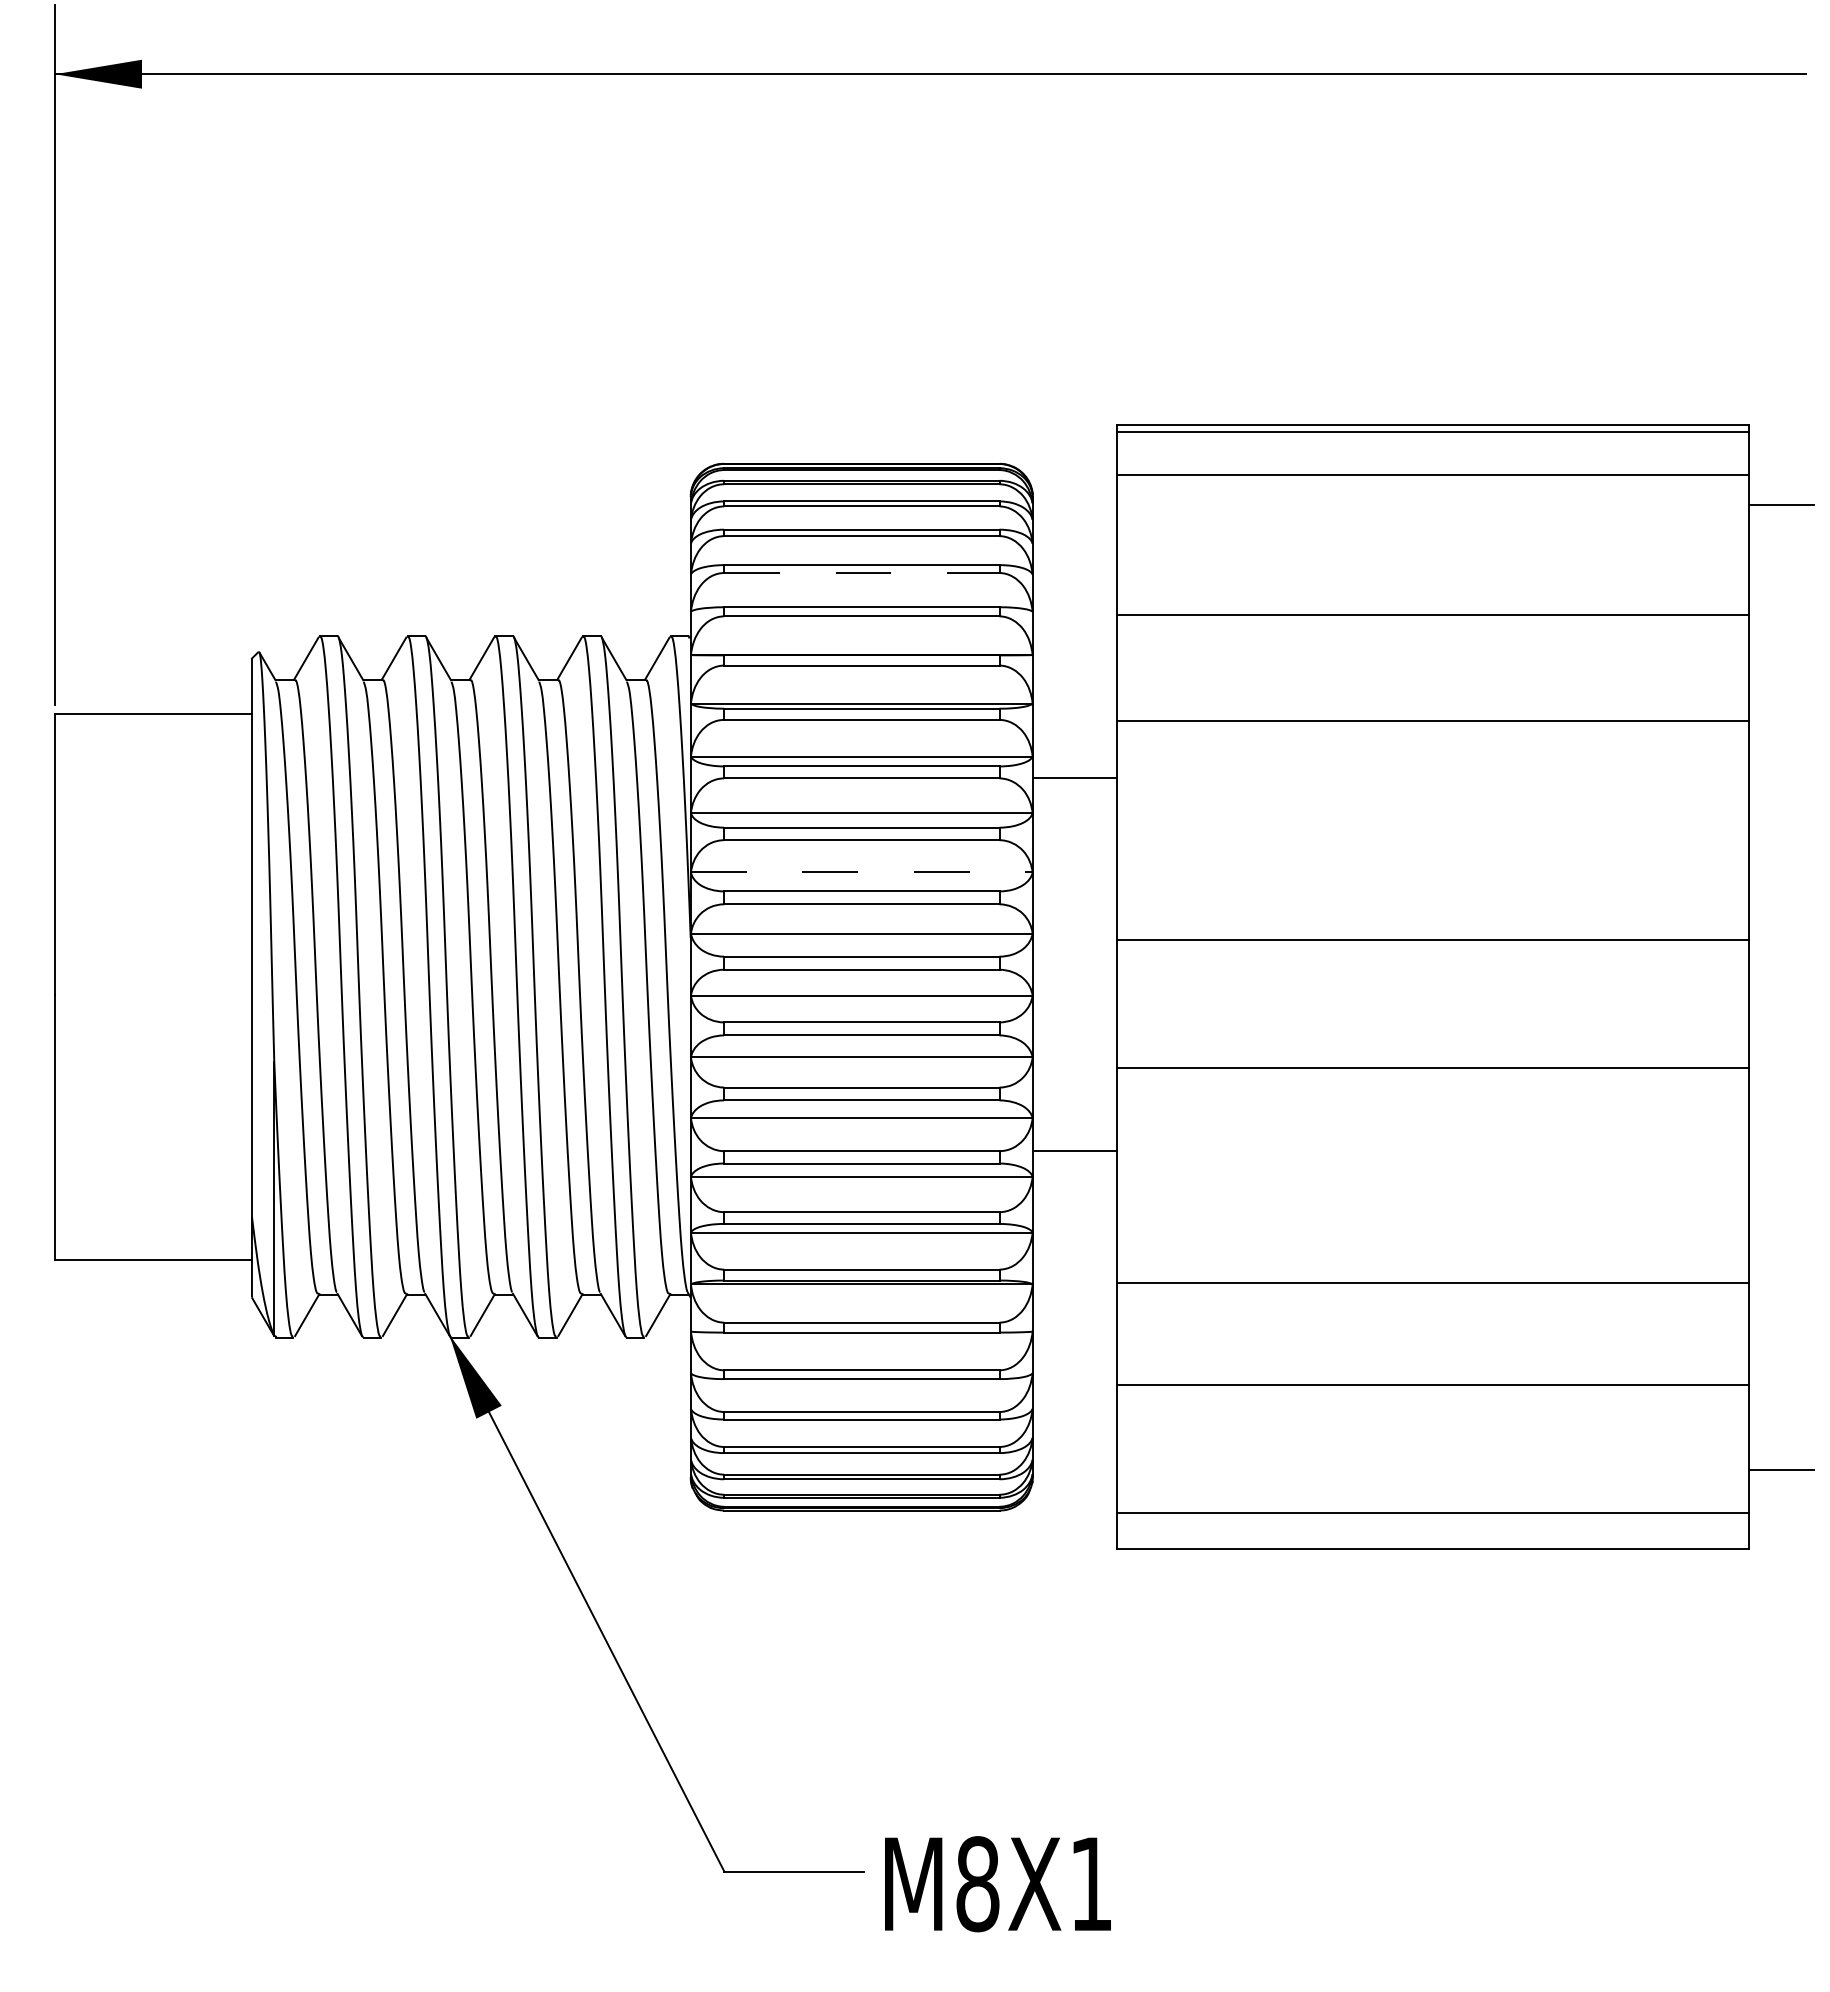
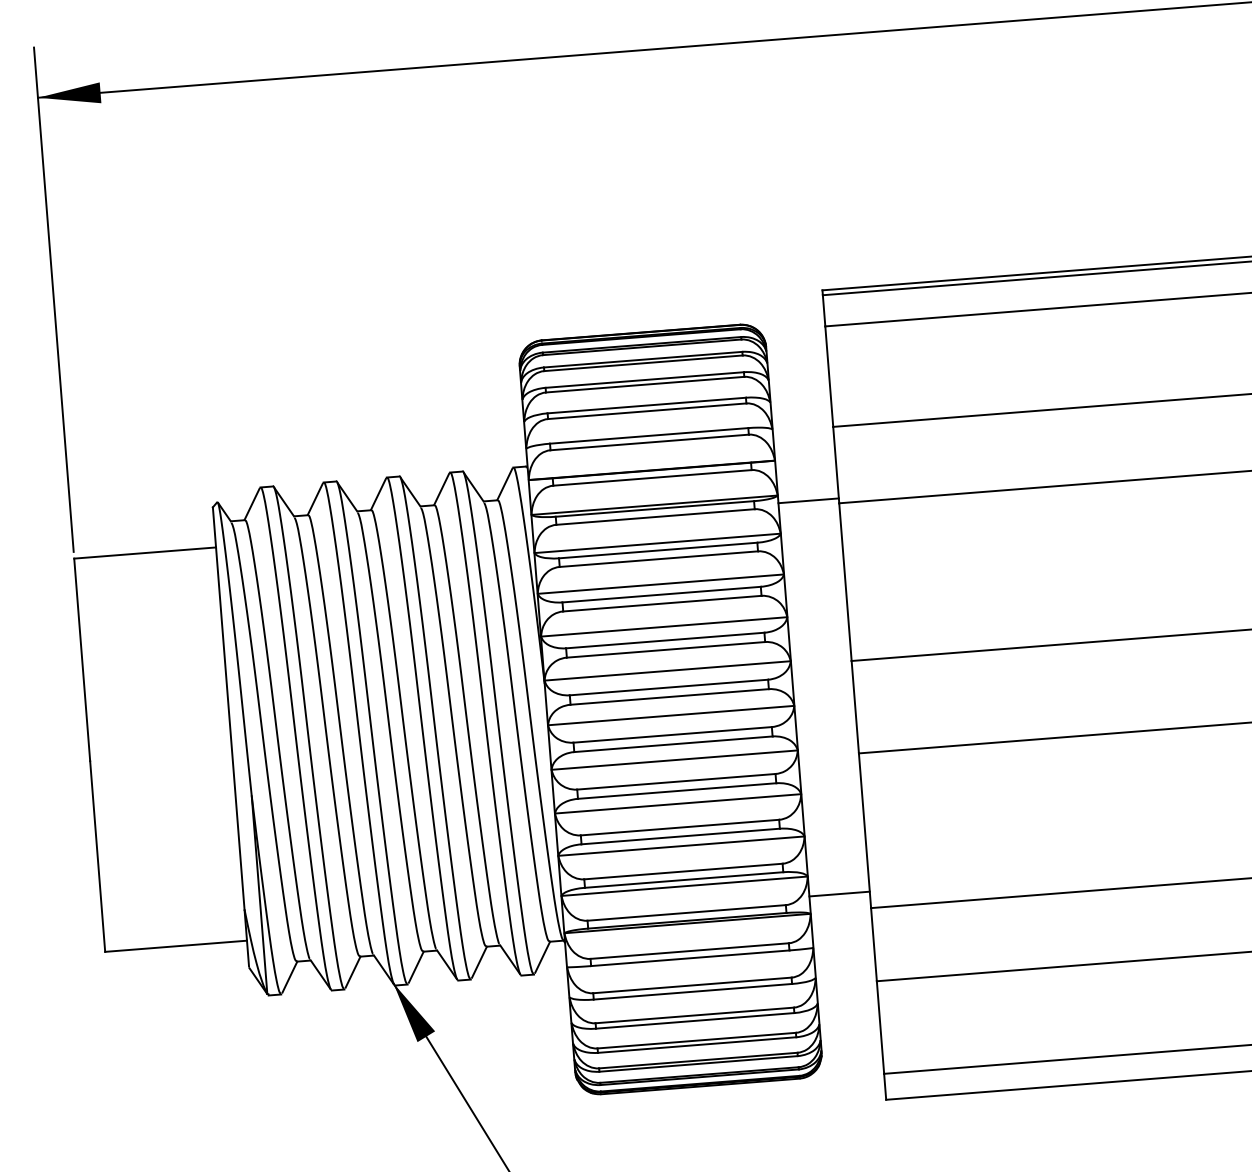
line: (861, 573) -> (647, 411), dashed -> solid
line: (1074, 778) -> (808, 501), moved
line: (861, 872) -> (663, 626), dashed -> solid
line: (1074, 1151) -> (839, 894), moved

